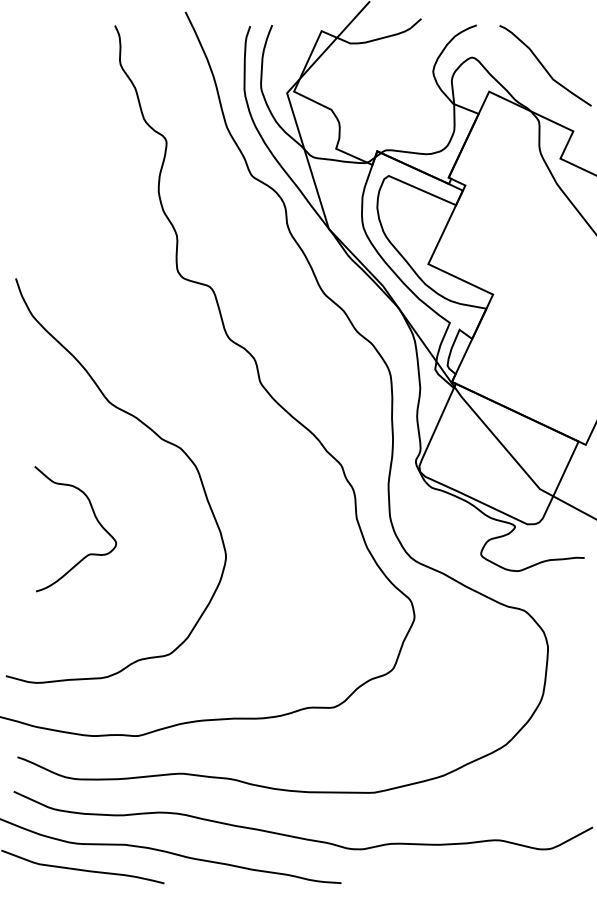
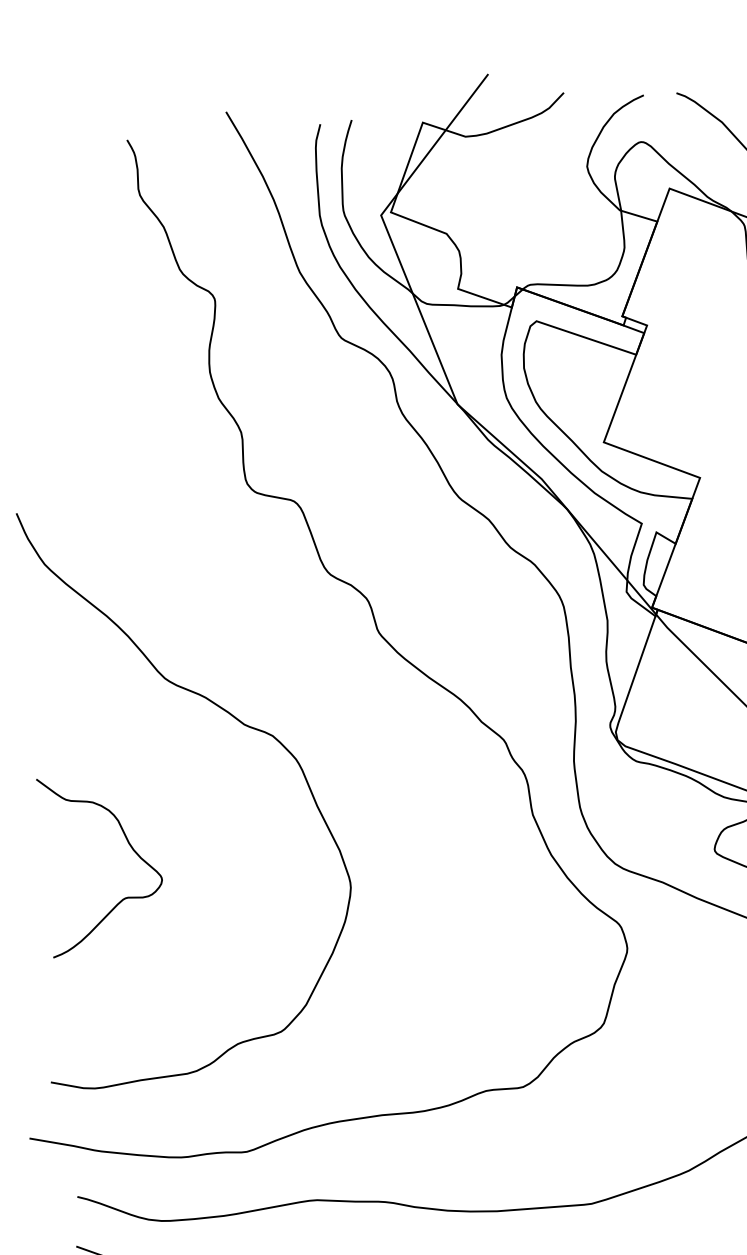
curve: (95, 518) -> (129, 846), moved

